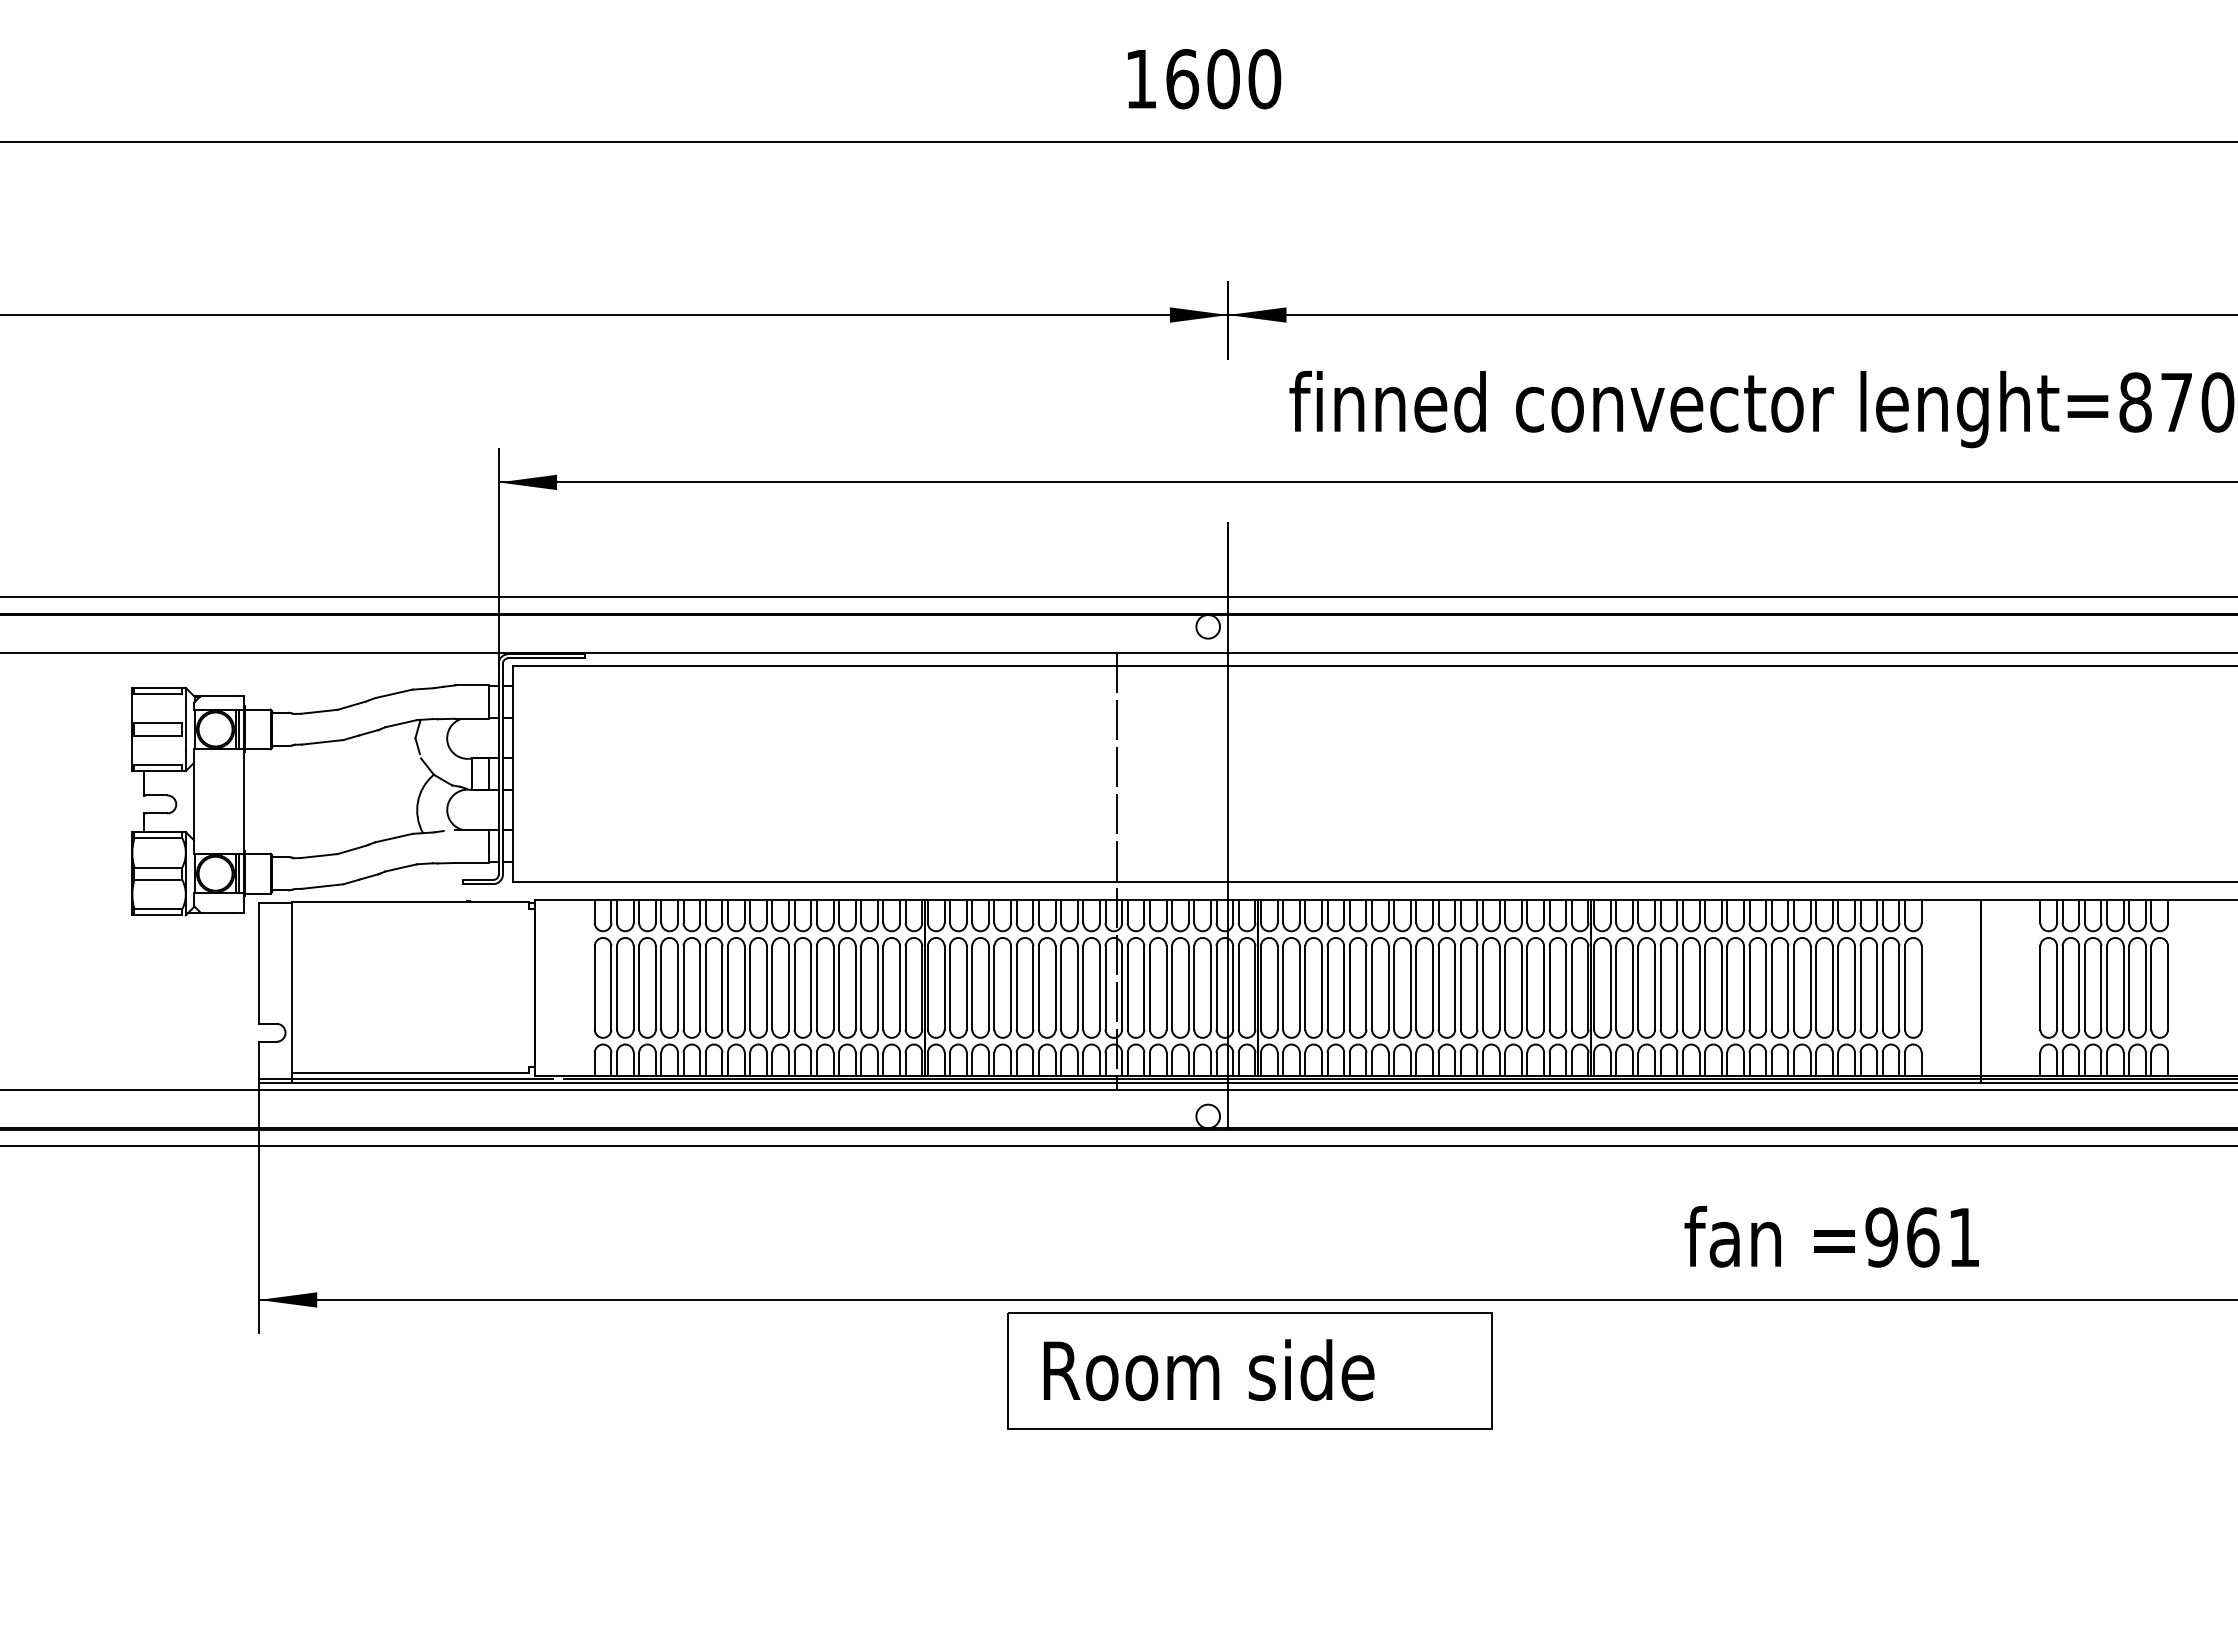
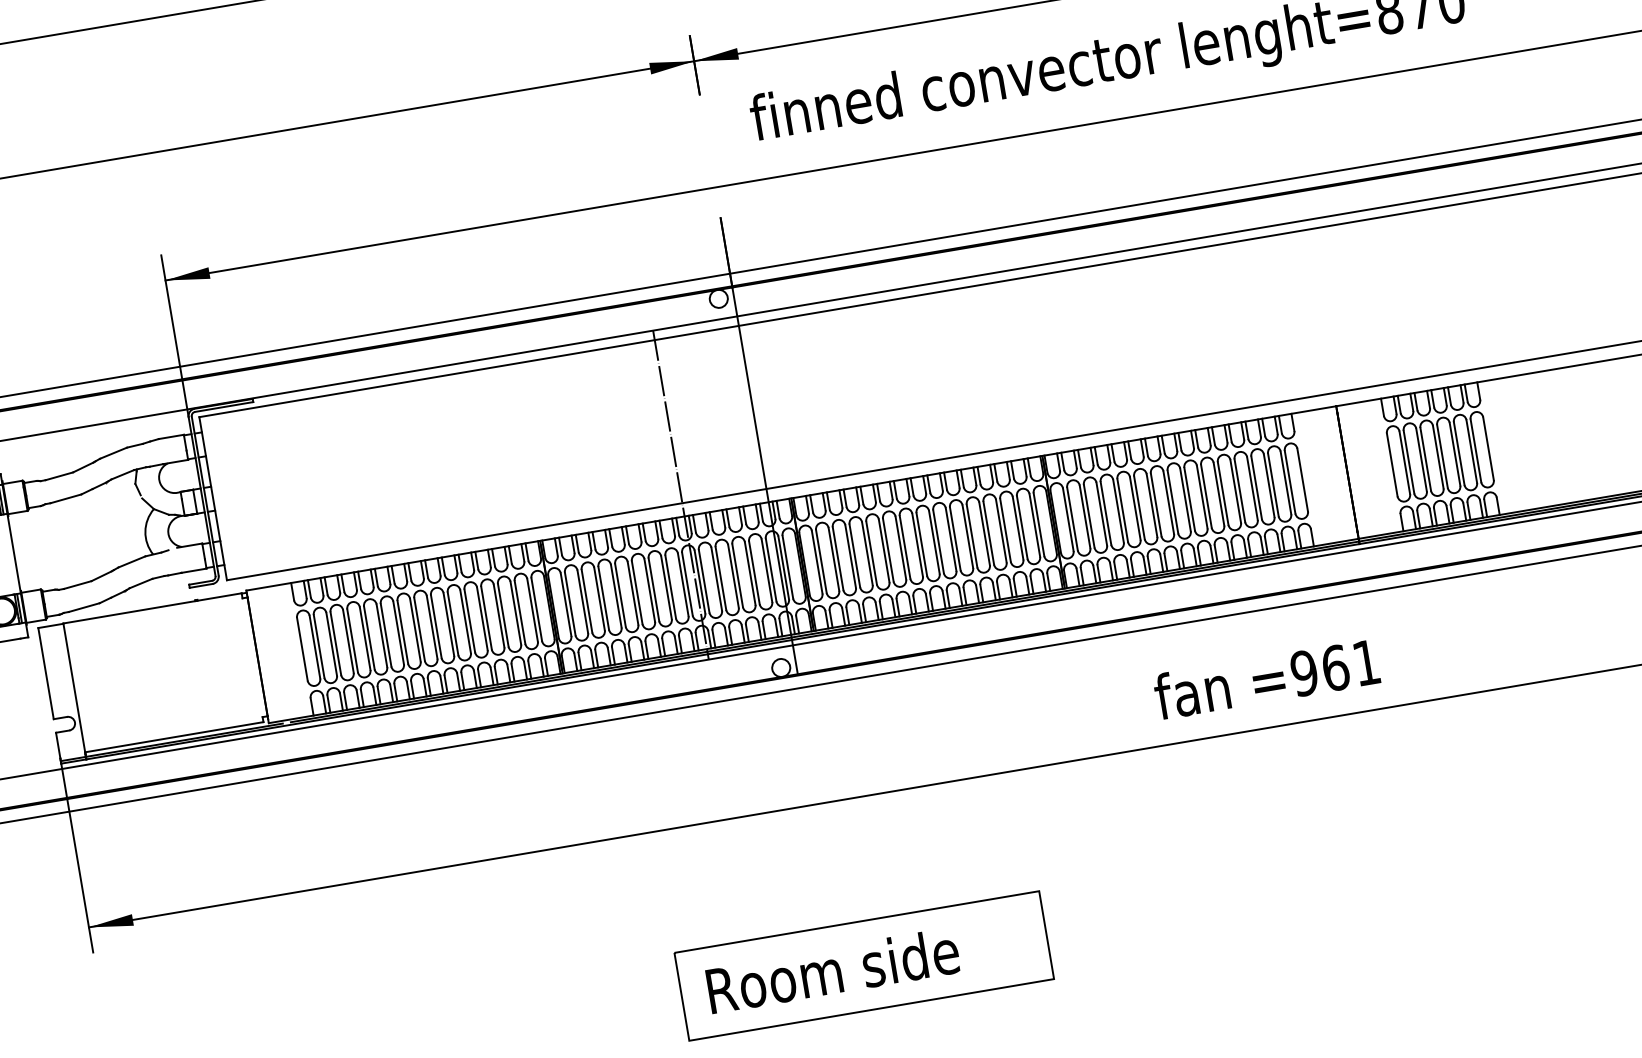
part: (1249, 1370) -> (863, 965), moved

